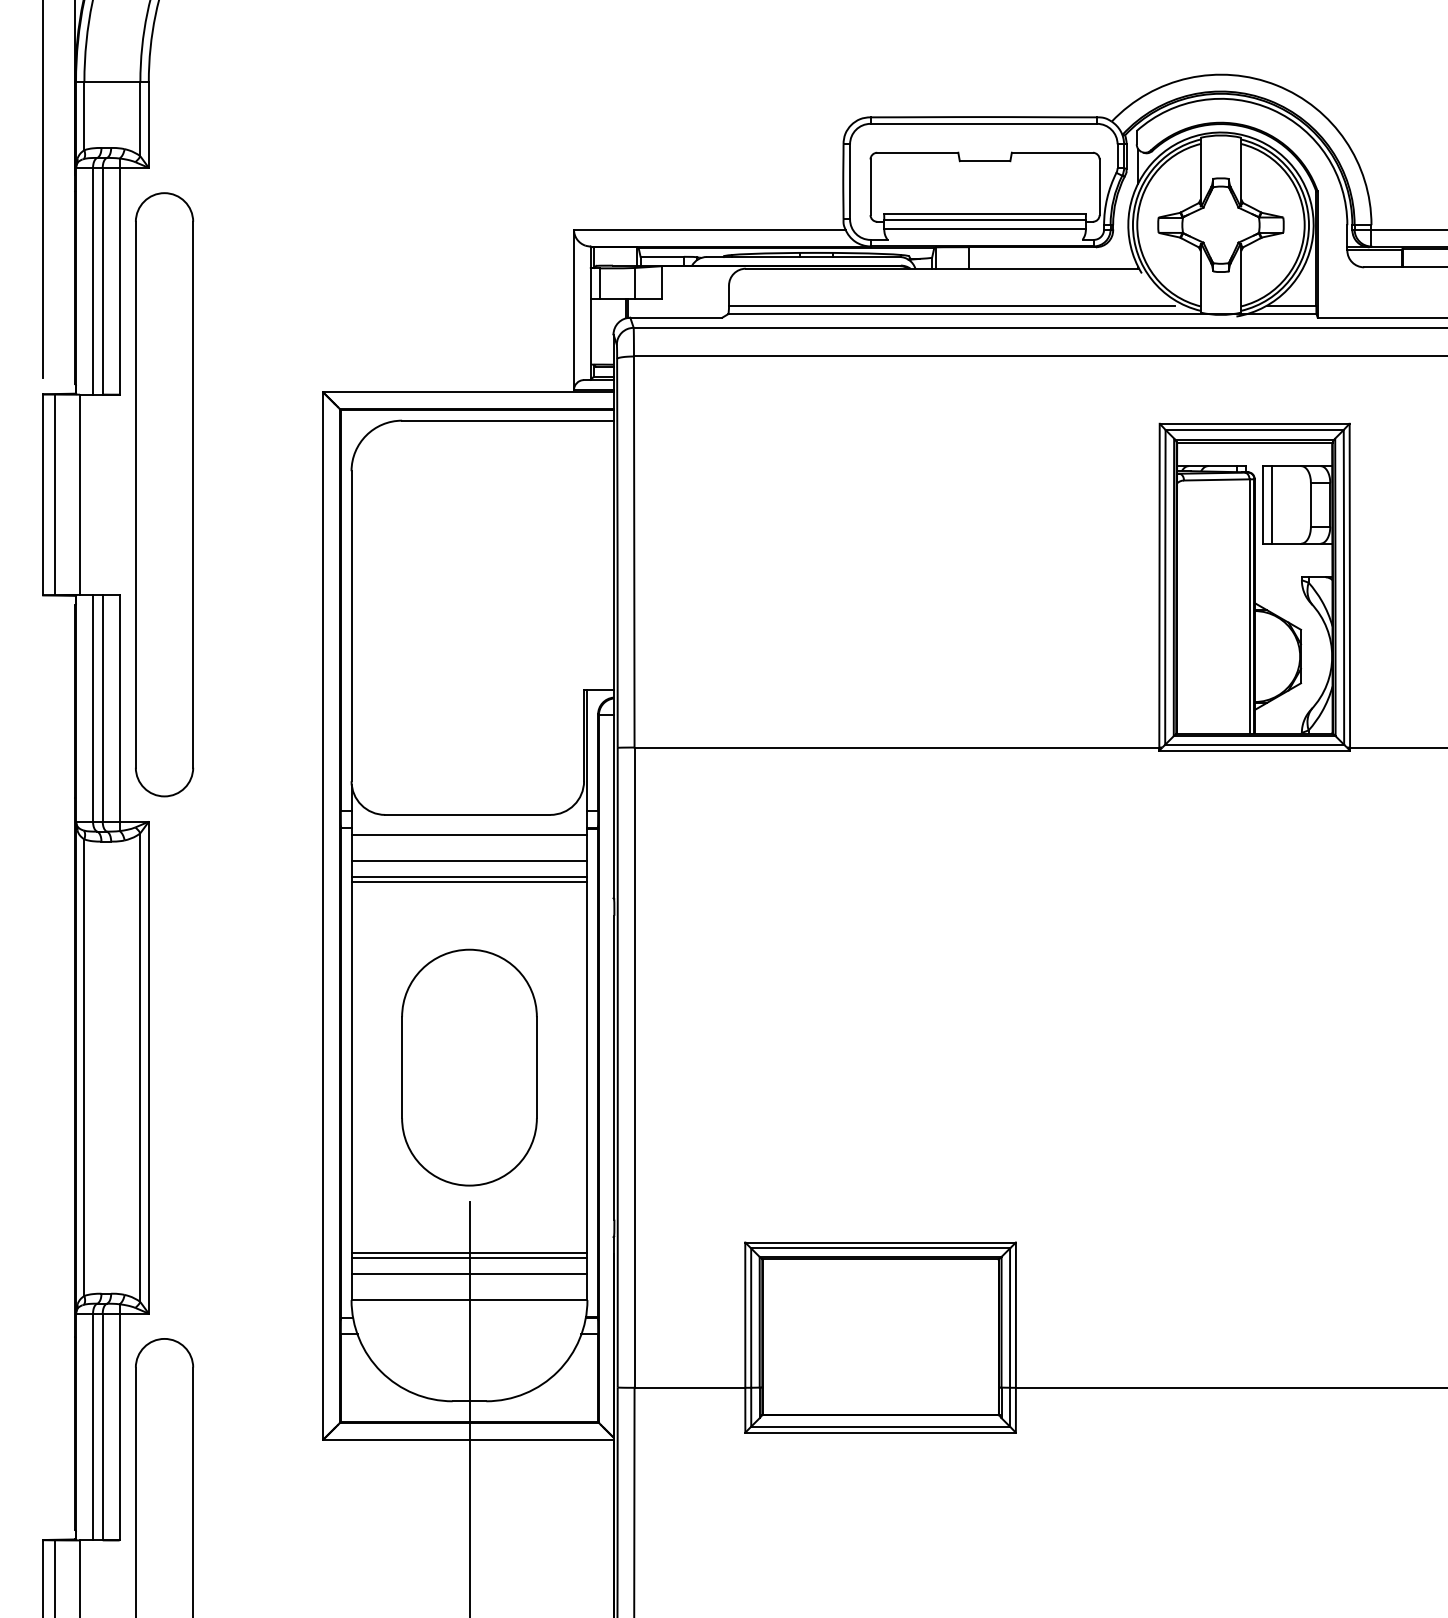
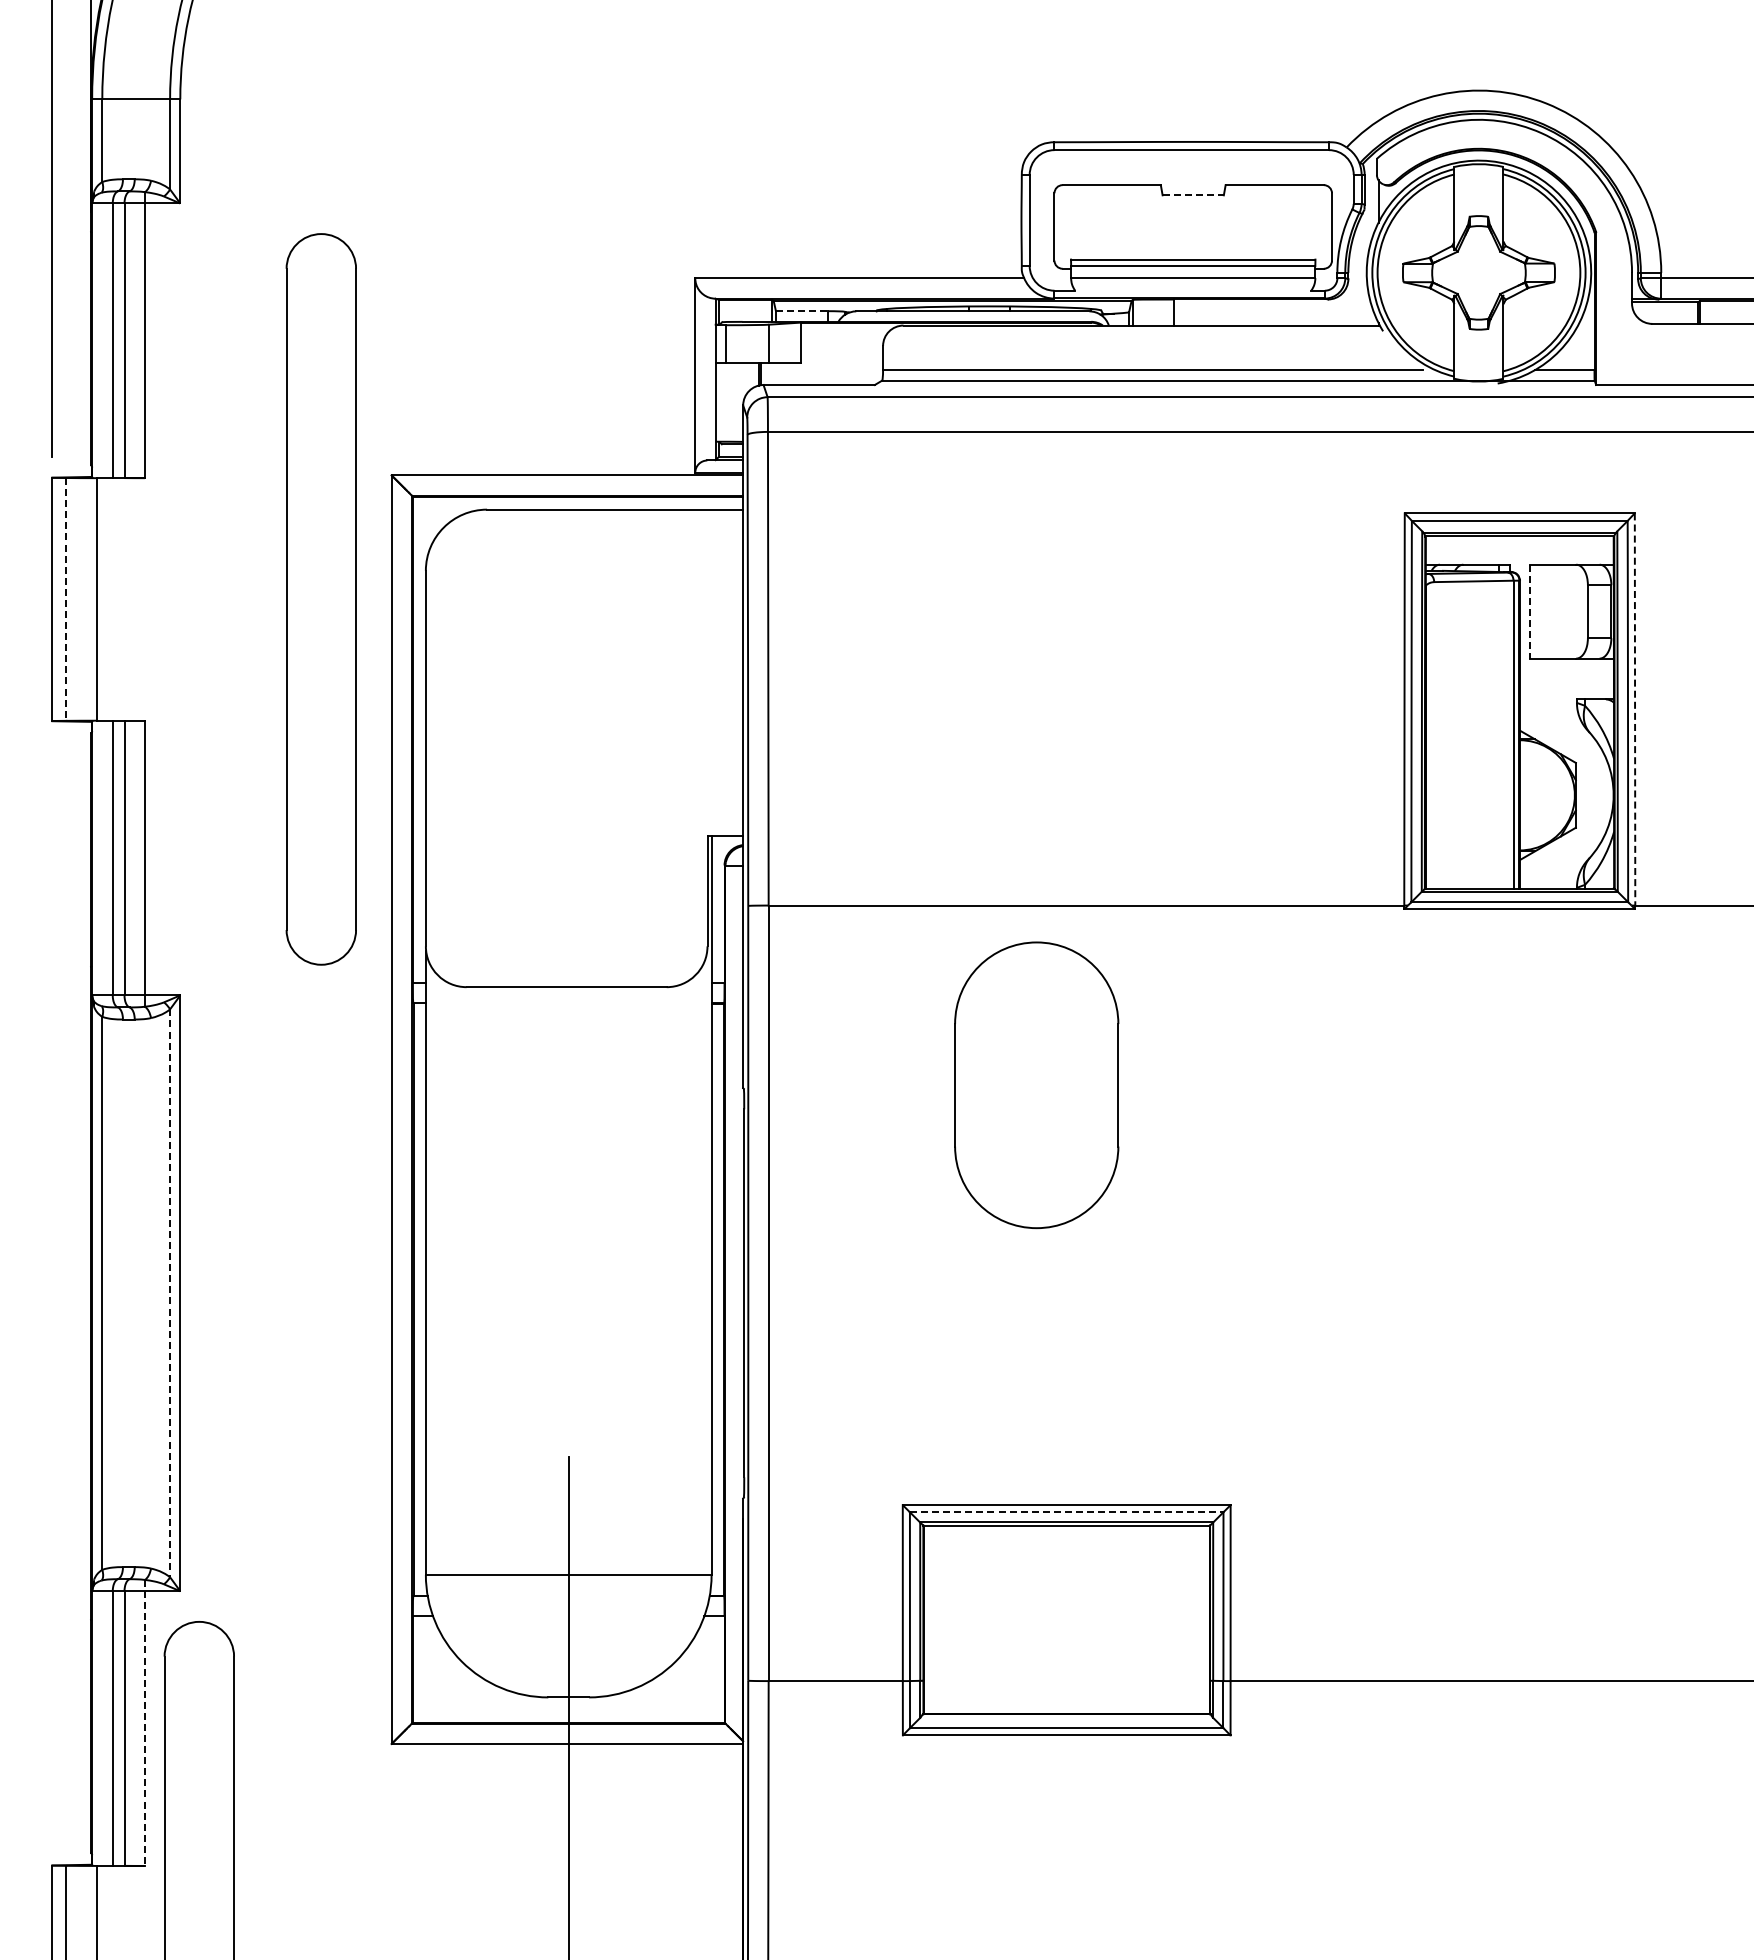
line: (985, 161) -> (1193, 195), solid -> dashed
line: (662, 257) -> (802, 311), solid -> dashed
line: (54, 494) -> (66, 599), solid -> dashed
part: (163, 494) -> (320, 599), moved
line: (1262, 504) -> (1529, 611), solid -> dashed
line: (1272, 504) -> (1541, 611), removed
line: (1350, 585) -> (1635, 709), solid -> dashed
line: (469, 835) -> (568, 1011), removed
line: (469, 861) -> (568, 1043), removed
line: (469, 877) -> (568, 1062), removed
line: (469, 882) -> (568, 1068), removed
line: (140, 1067) -> (170, 1293), solid -> dashed
part: (469, 1067) -> (1036, 1085), moved
line: (880, 1248) -> (1066, 1512), solid -> dashed
line: (469, 1252) -> (568, 1517), removed
line: (469, 1258) -> (568, 1524), removed
line: (469, 1274) -> (568, 1543), removed
line: (119, 1422) -> (144, 1723), solid -> dashed

